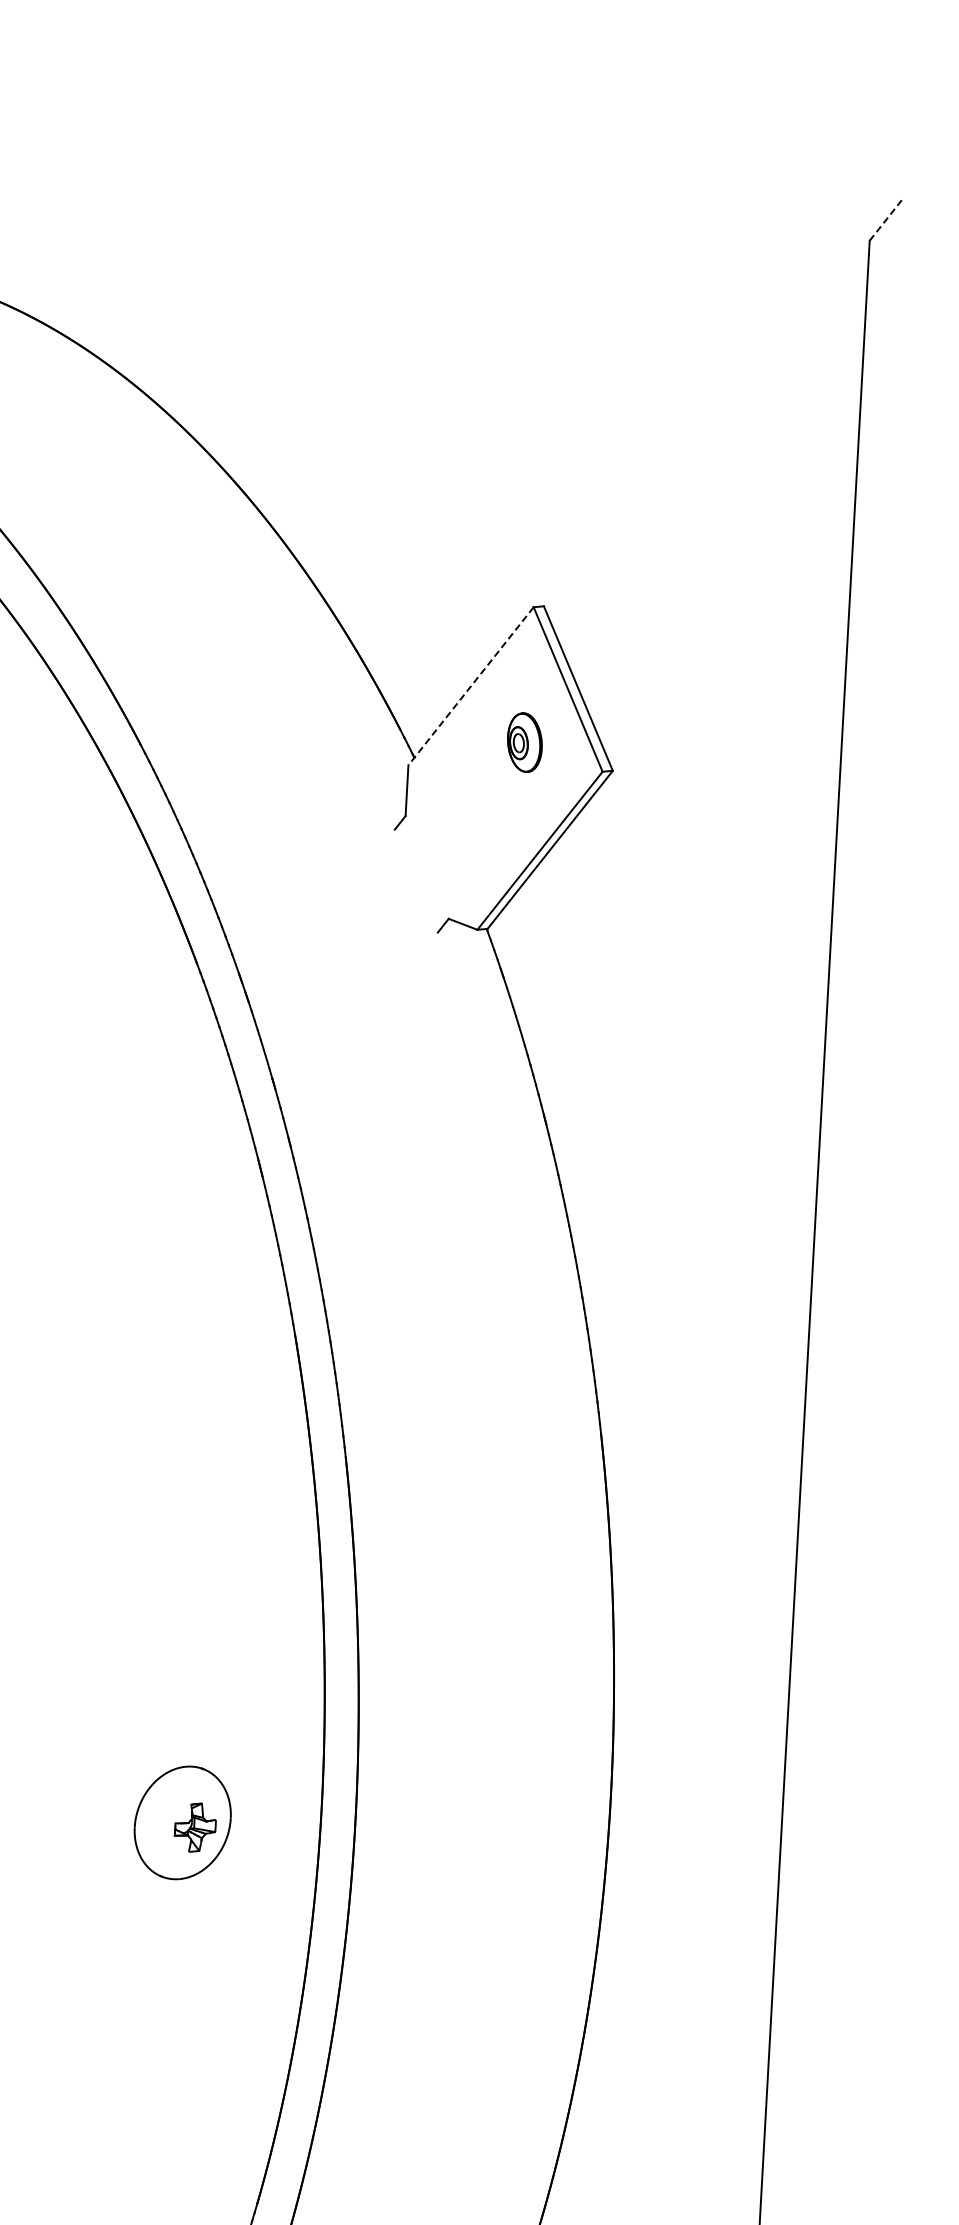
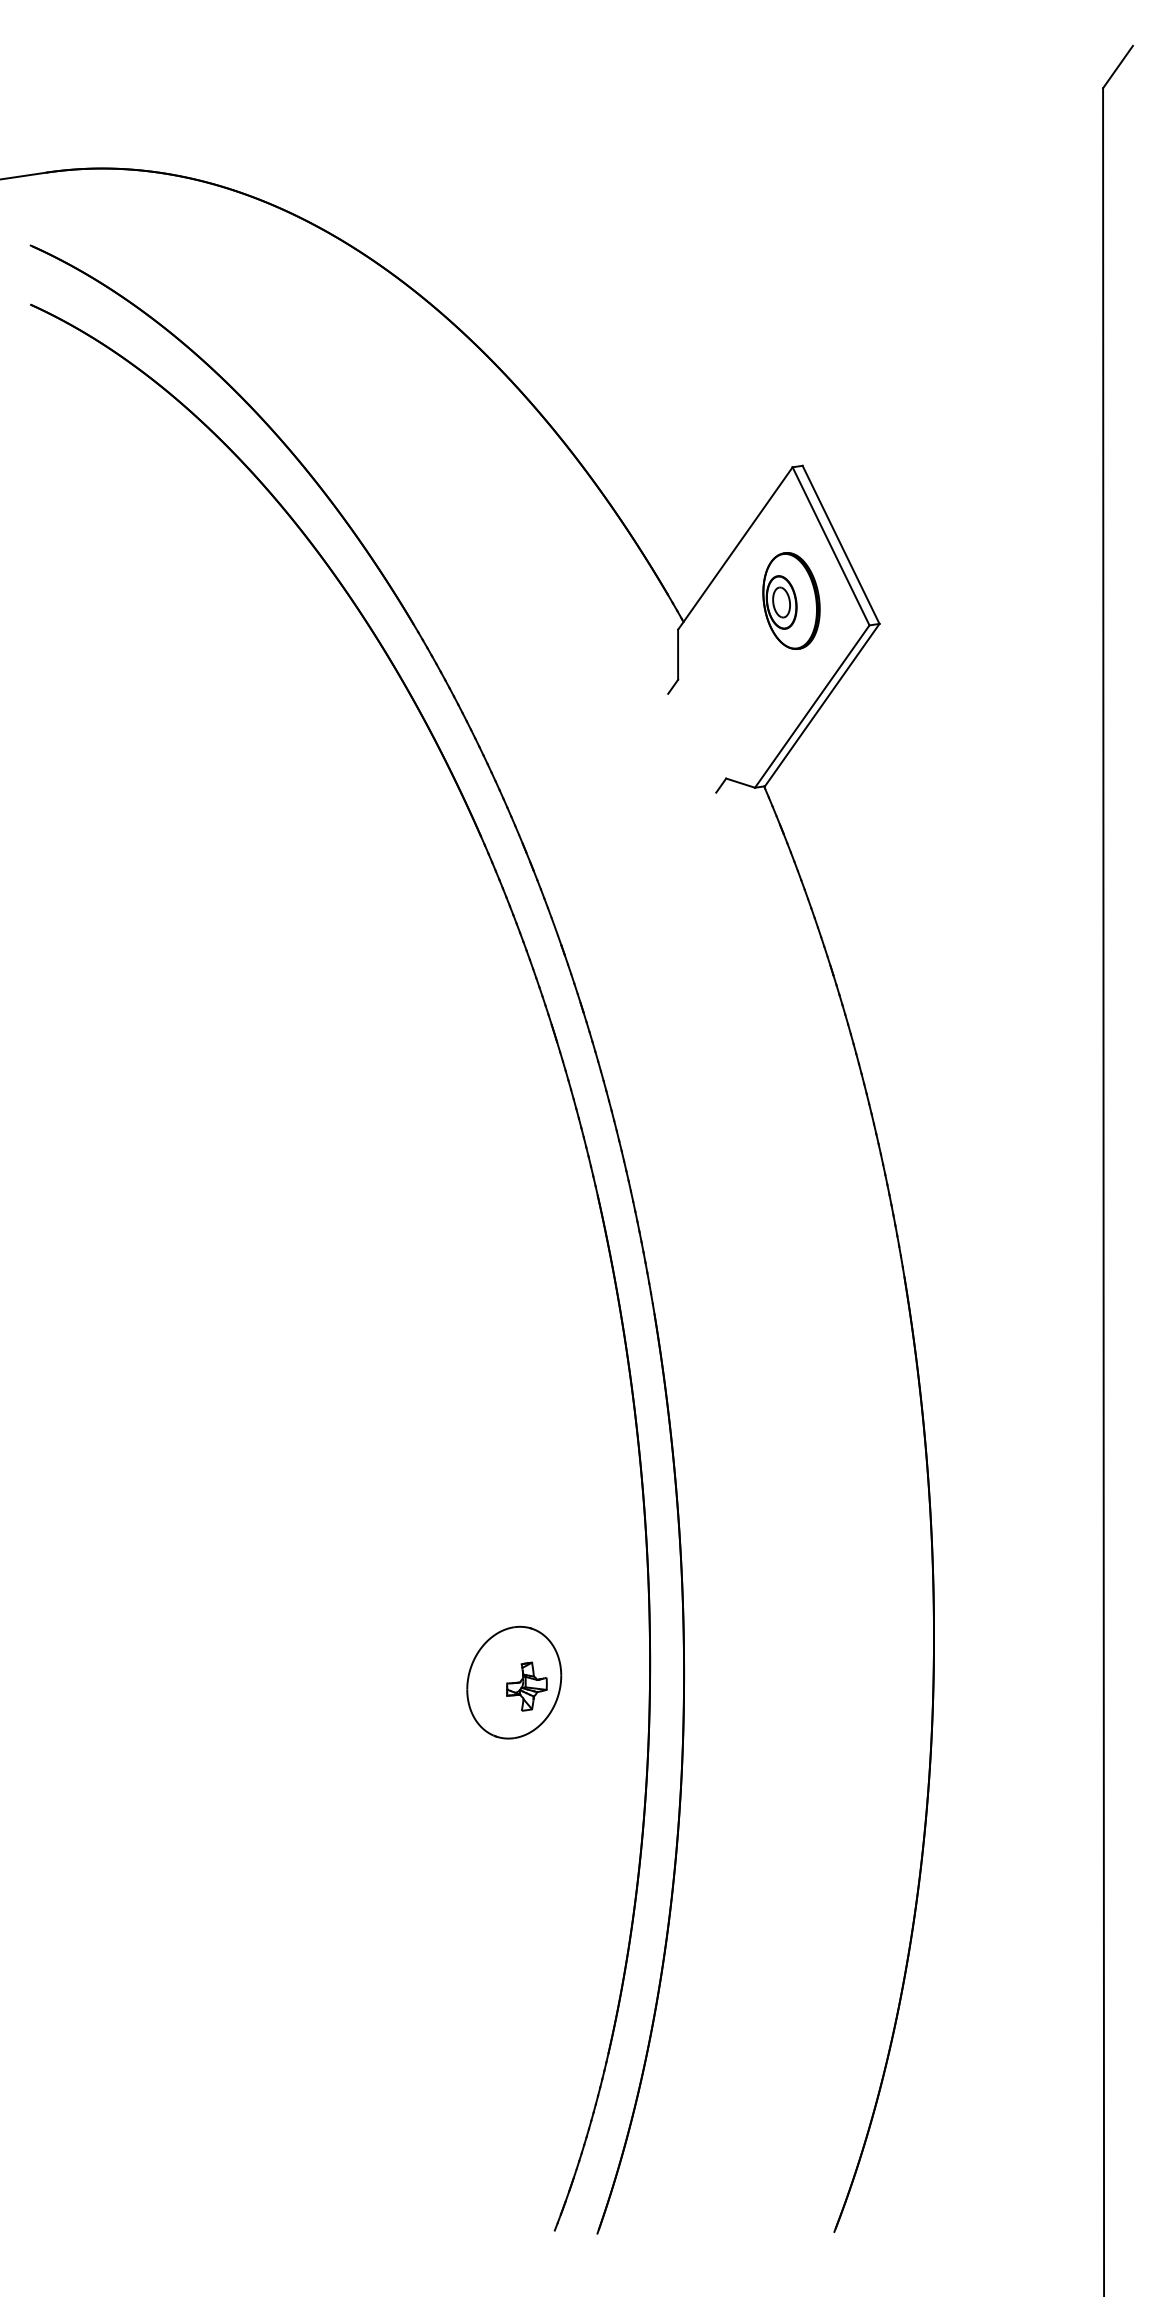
line: (886, 220) -> (1118, 67), dashed -> solid
line: (471, 686) -> (735, 548), dashed -> solid
part: (524, 742) -> (791, 600), size x1.67

